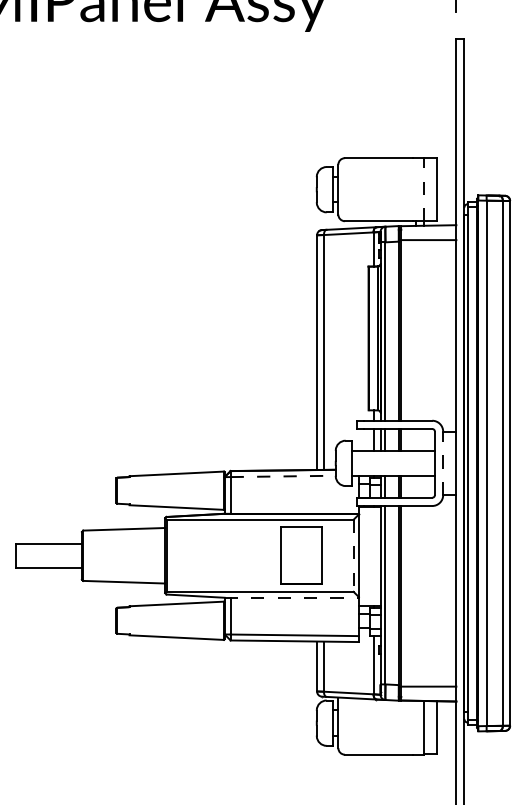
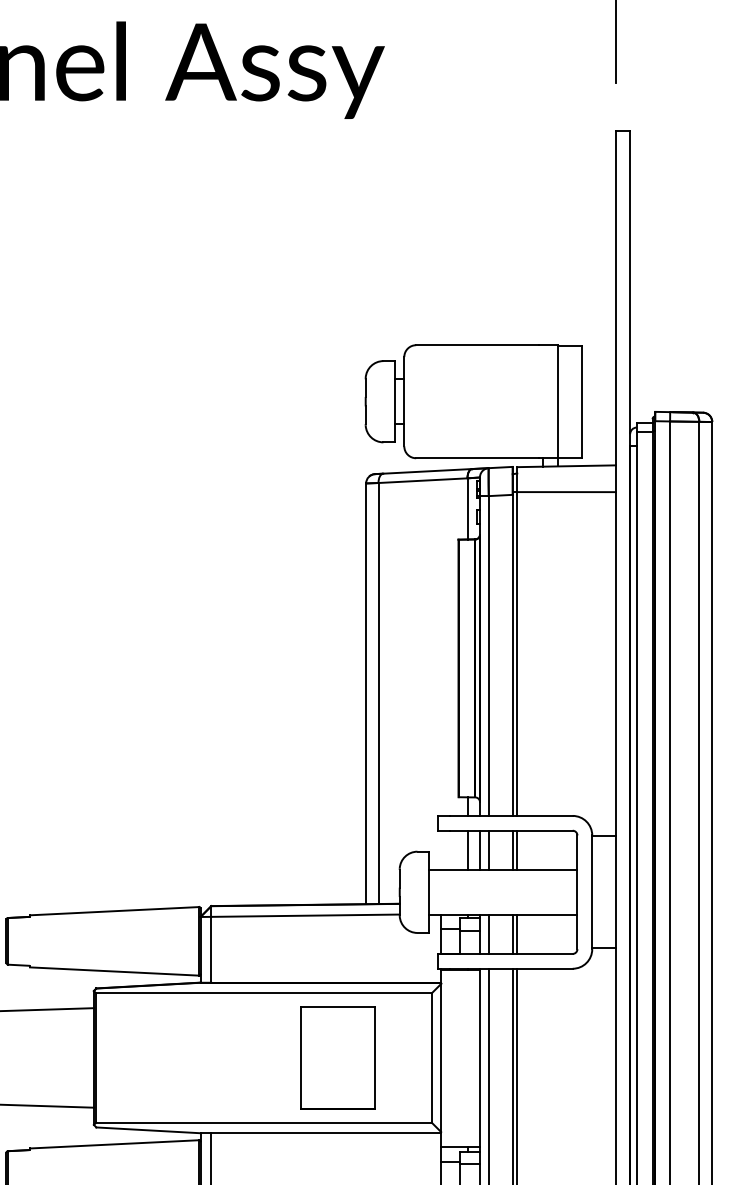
line: (424, 189) -> (558, 401), dashed -> solid
line: (443, 463) -> (592, 892), dashed -> solid
line: (283, 476) -> (306, 915), dashed -> solid
line: (353, 556) -> (431, 1059), dashed -> solid
line: (292, 597) -> (322, 1132), dashed -> solid

